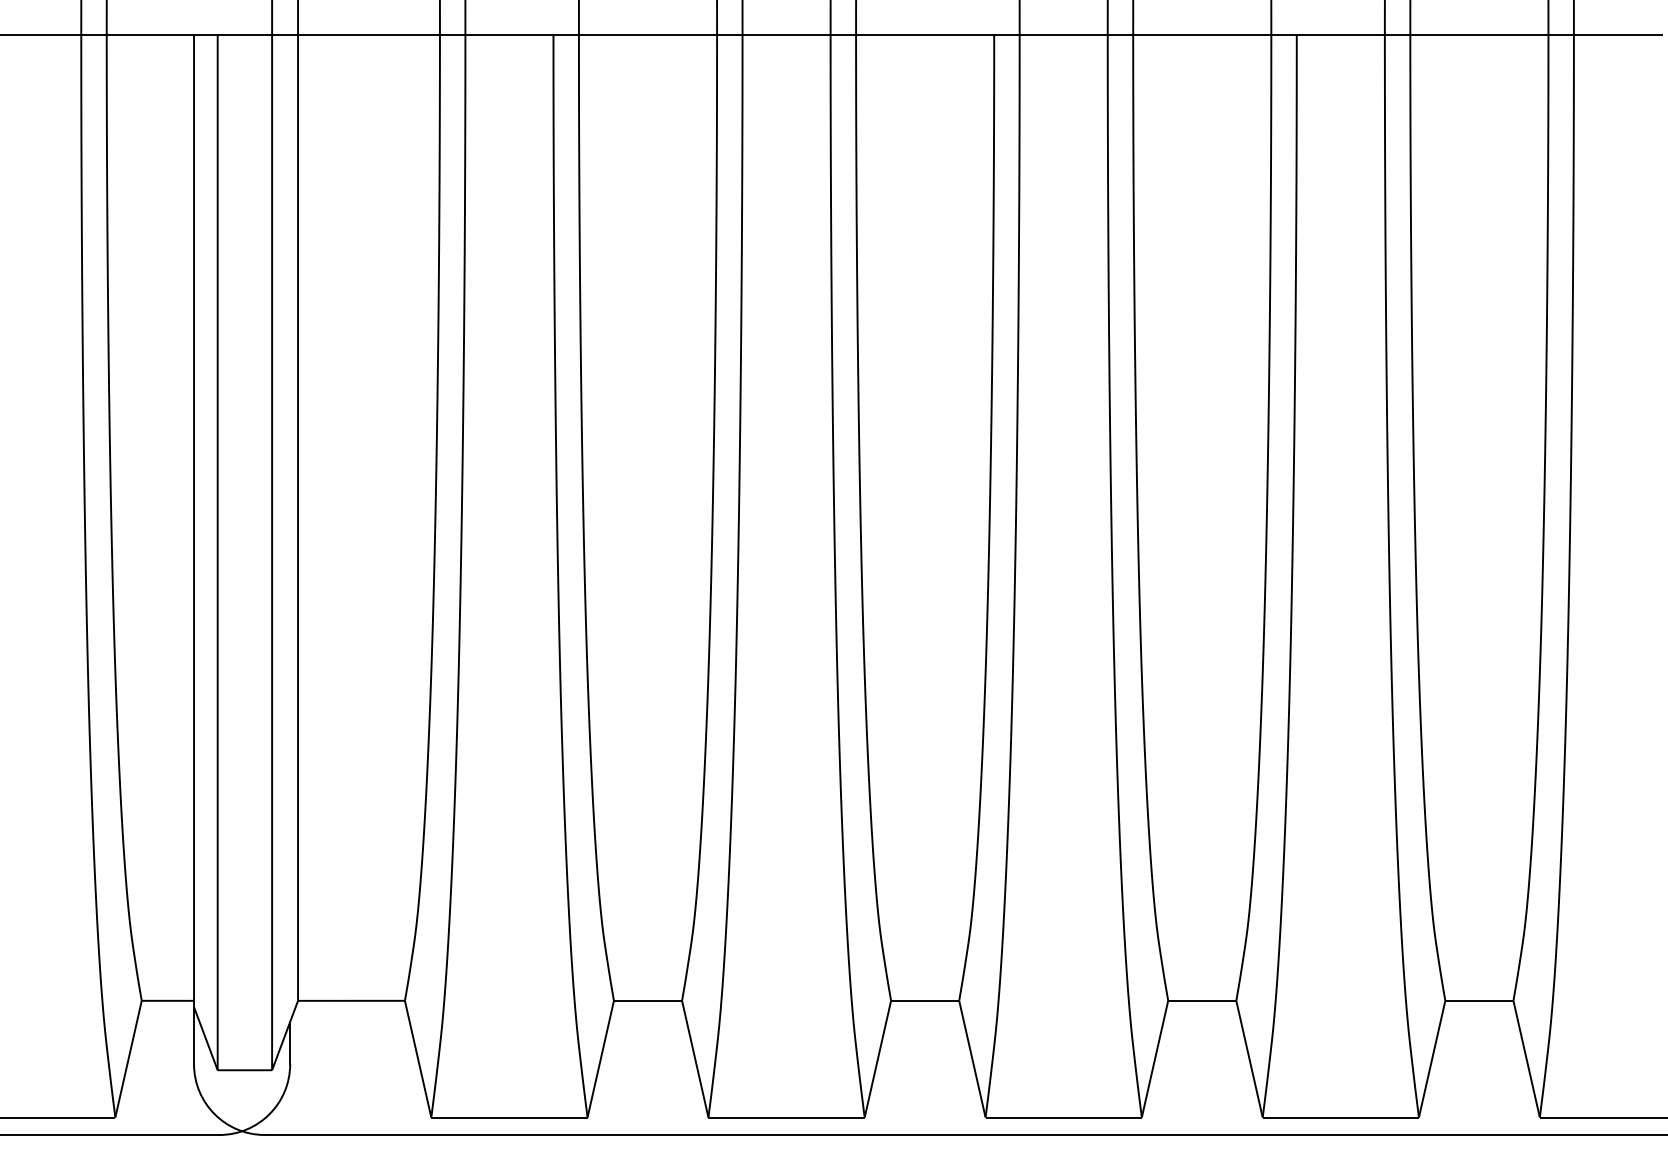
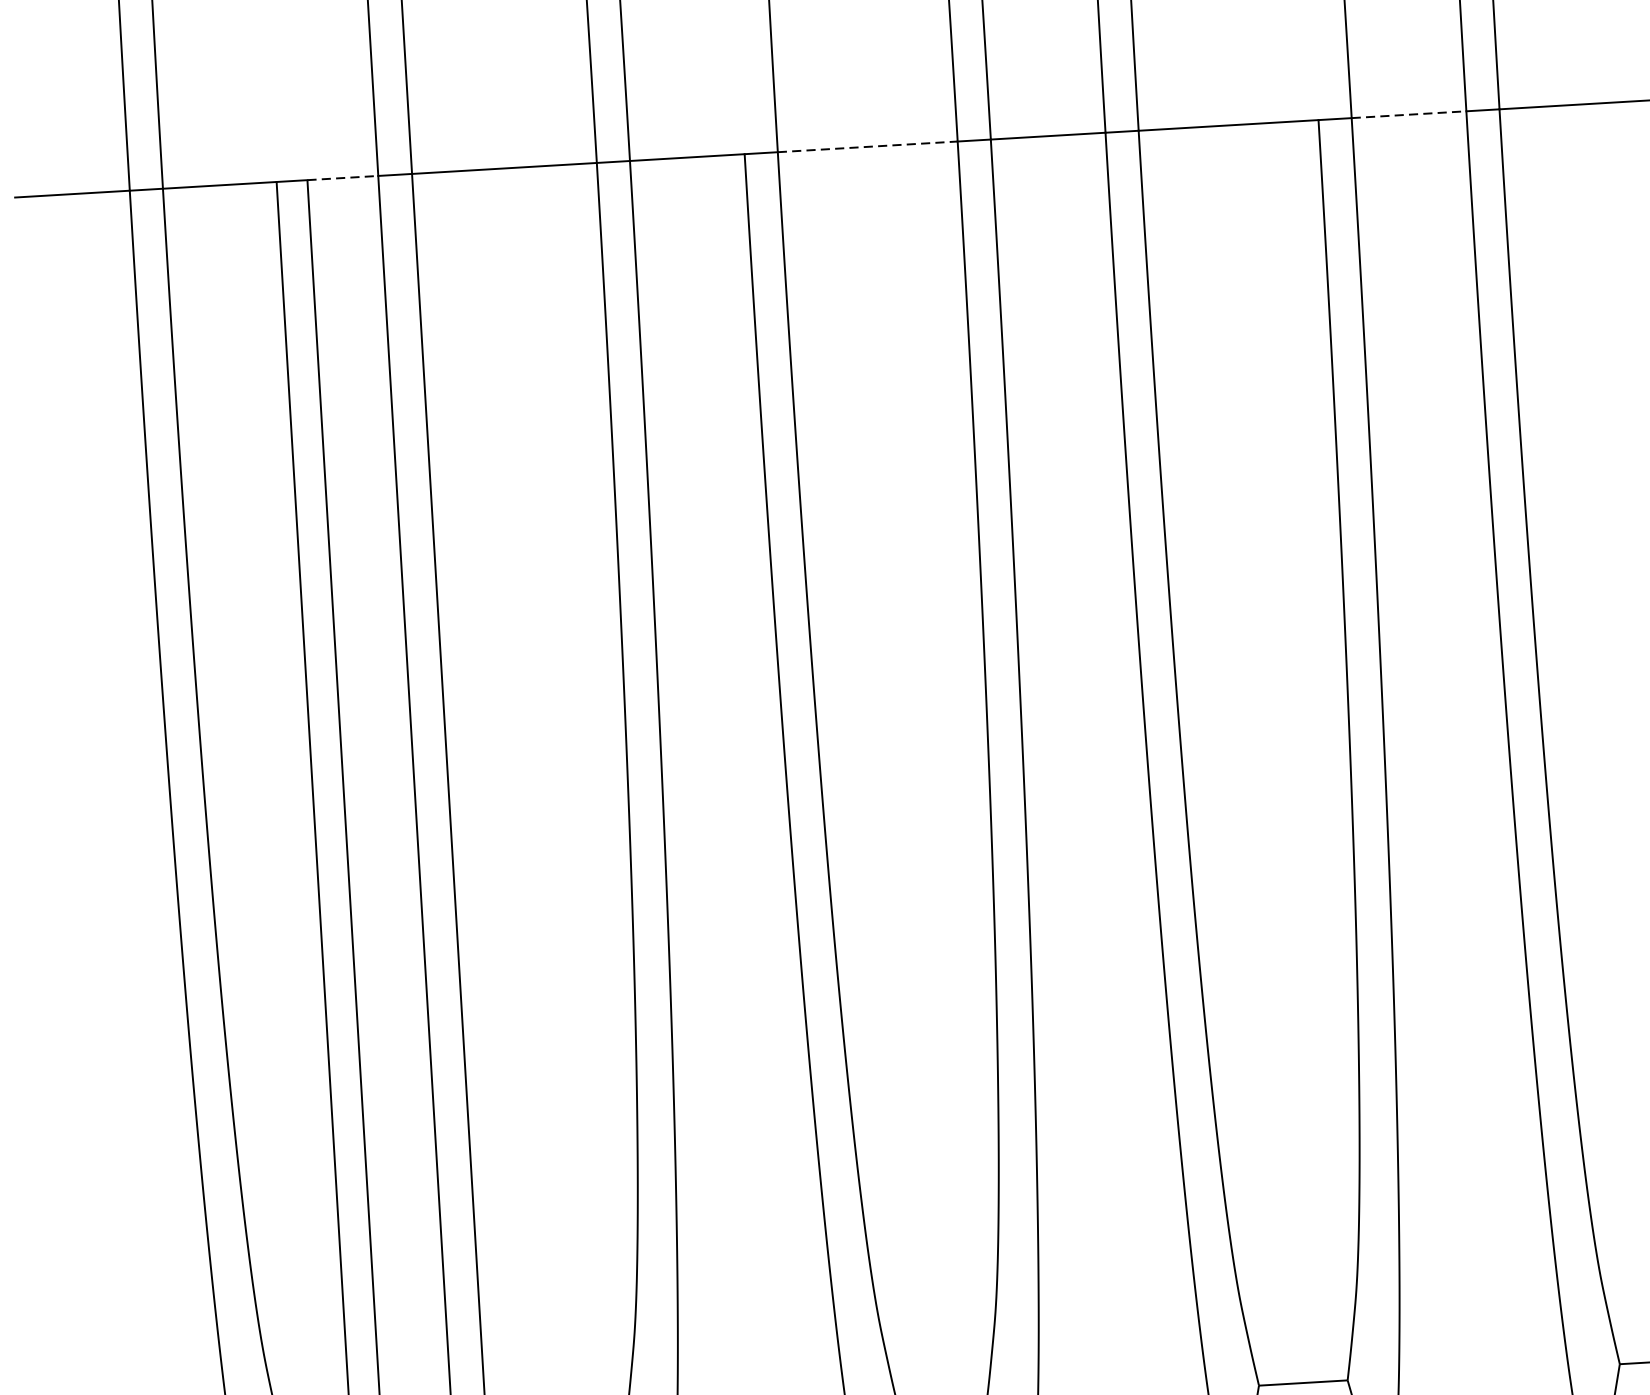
line: (245, 34) -> (343, 177), solid -> dashed
line: (648, 34) -> (868, 146), solid -> dashed
line: (1064, 34) -> (1410, 114), solid -> dashed

